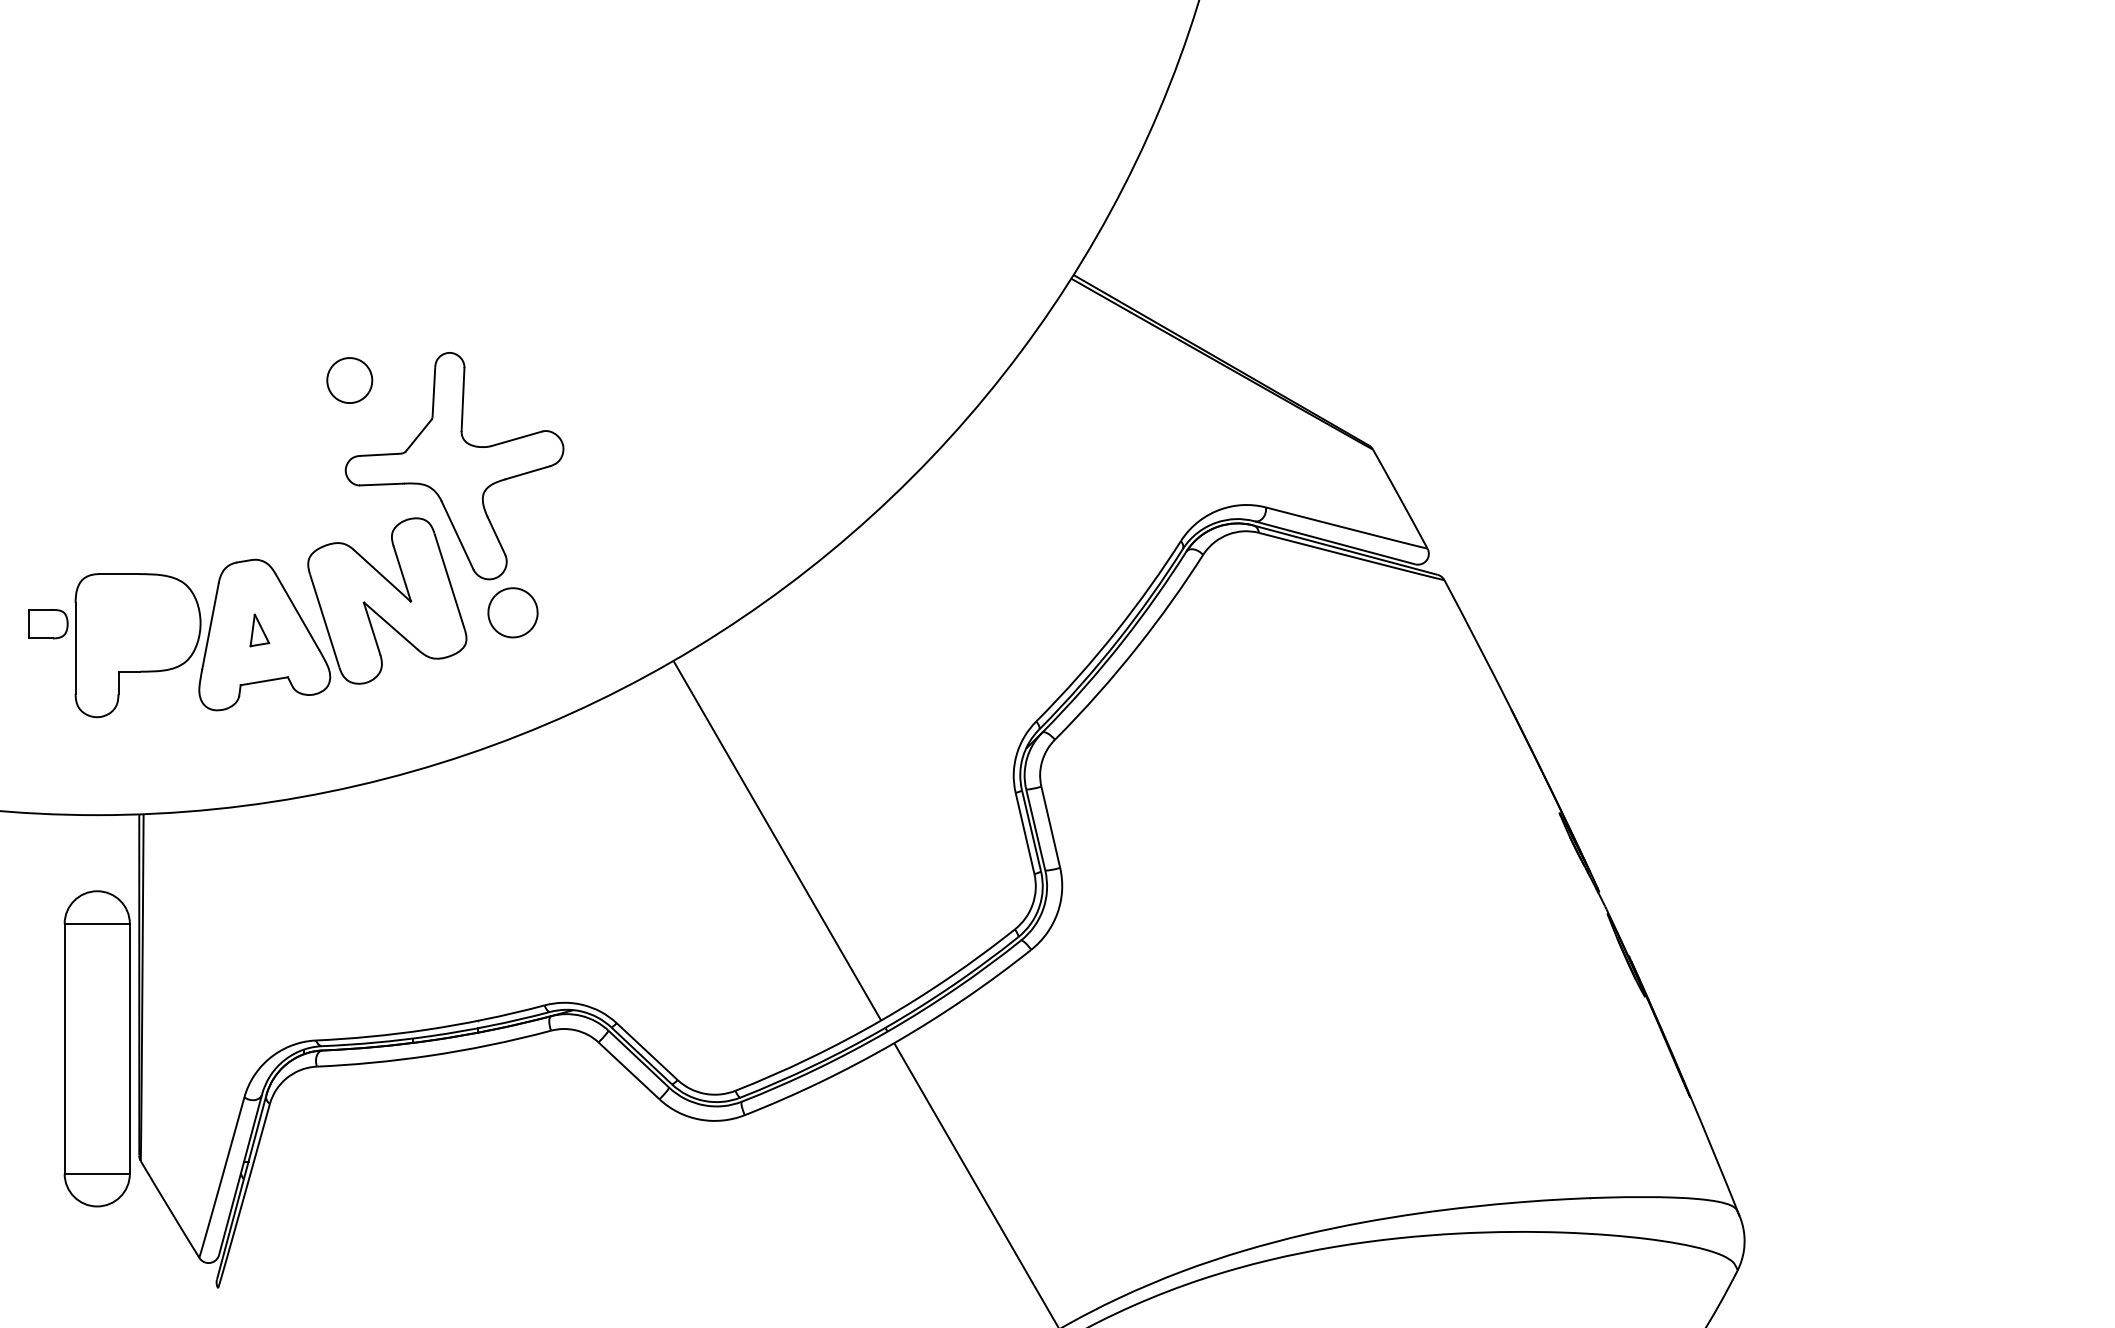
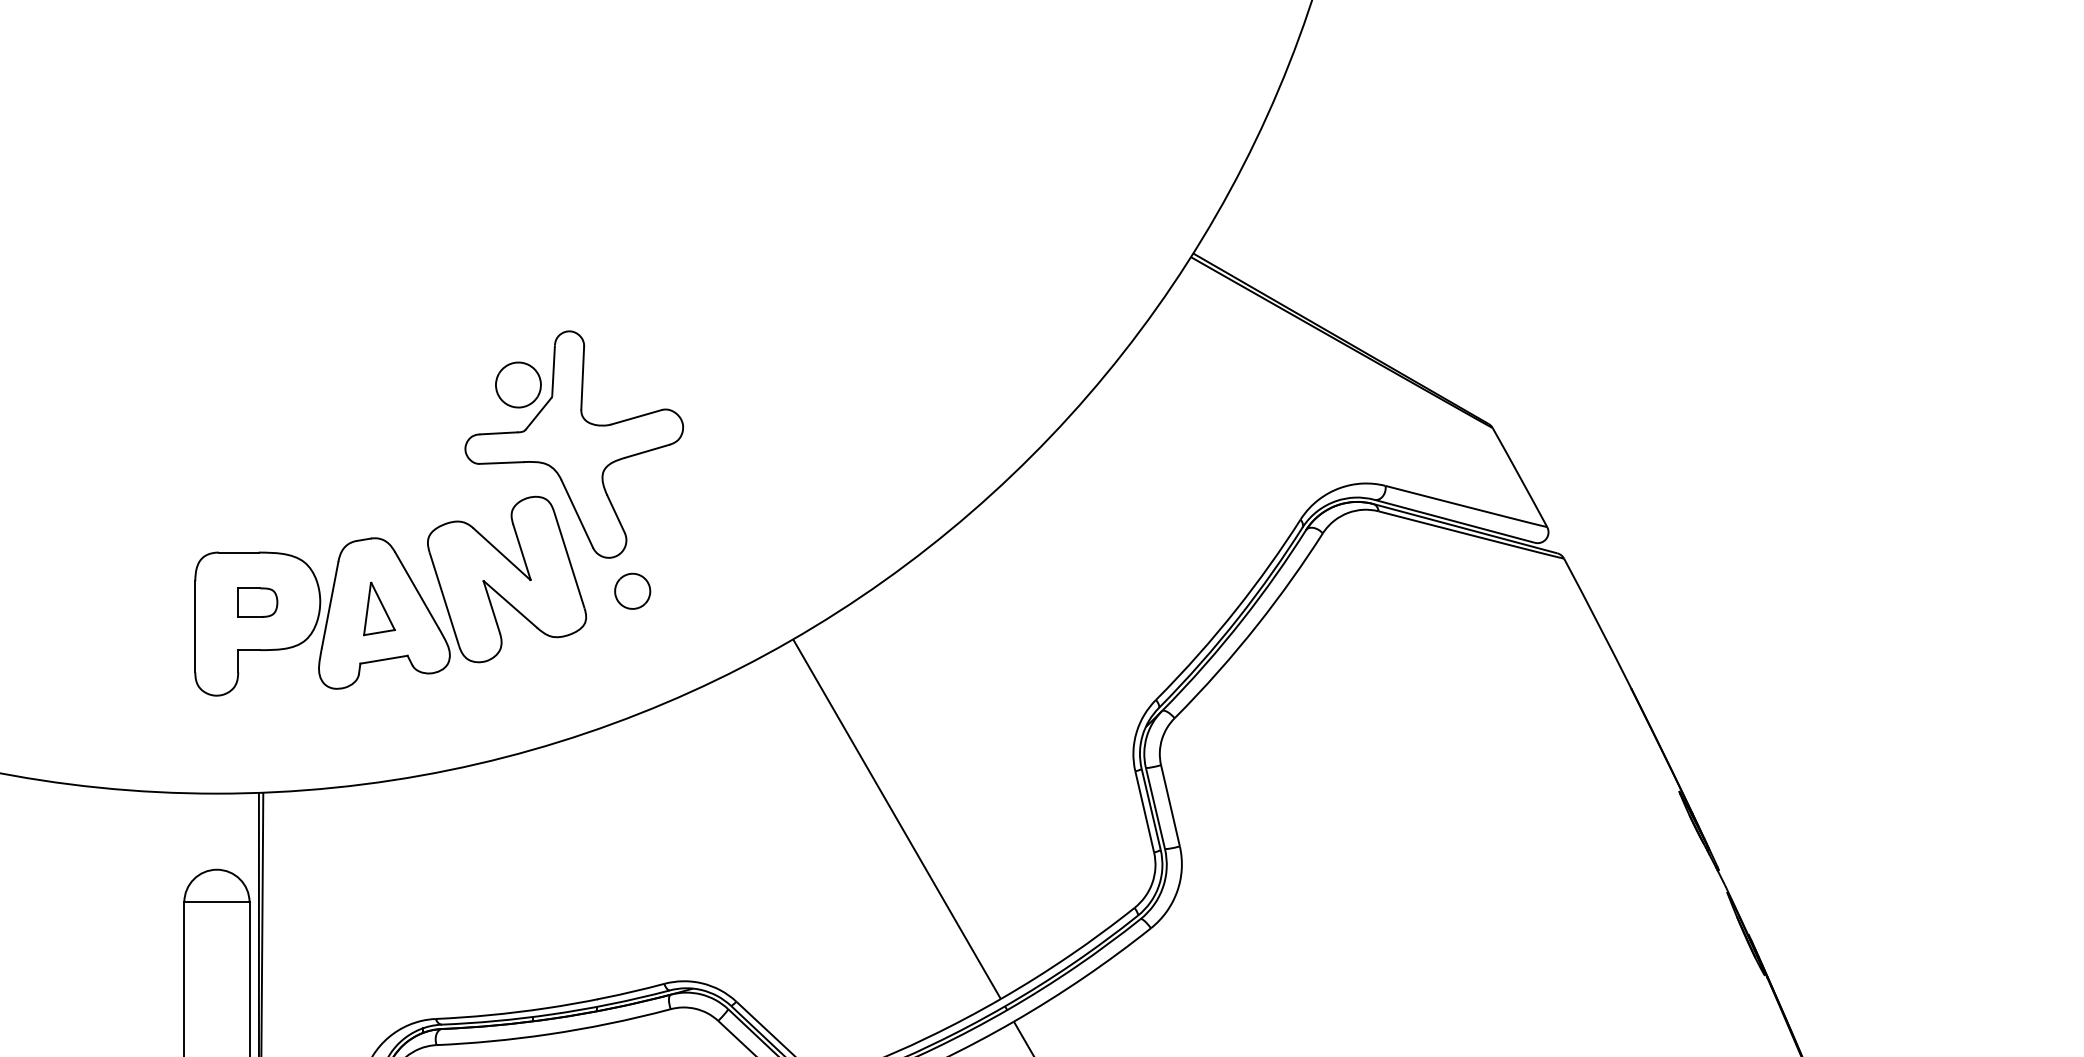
part: (349, 380) -> (518, 384), moved
part: (512, 612) -> (632, 590), size x0.71
part: (48, 624) -> (258, 602), moved
part: (259, 630) -> (379, 608), size x1.67

